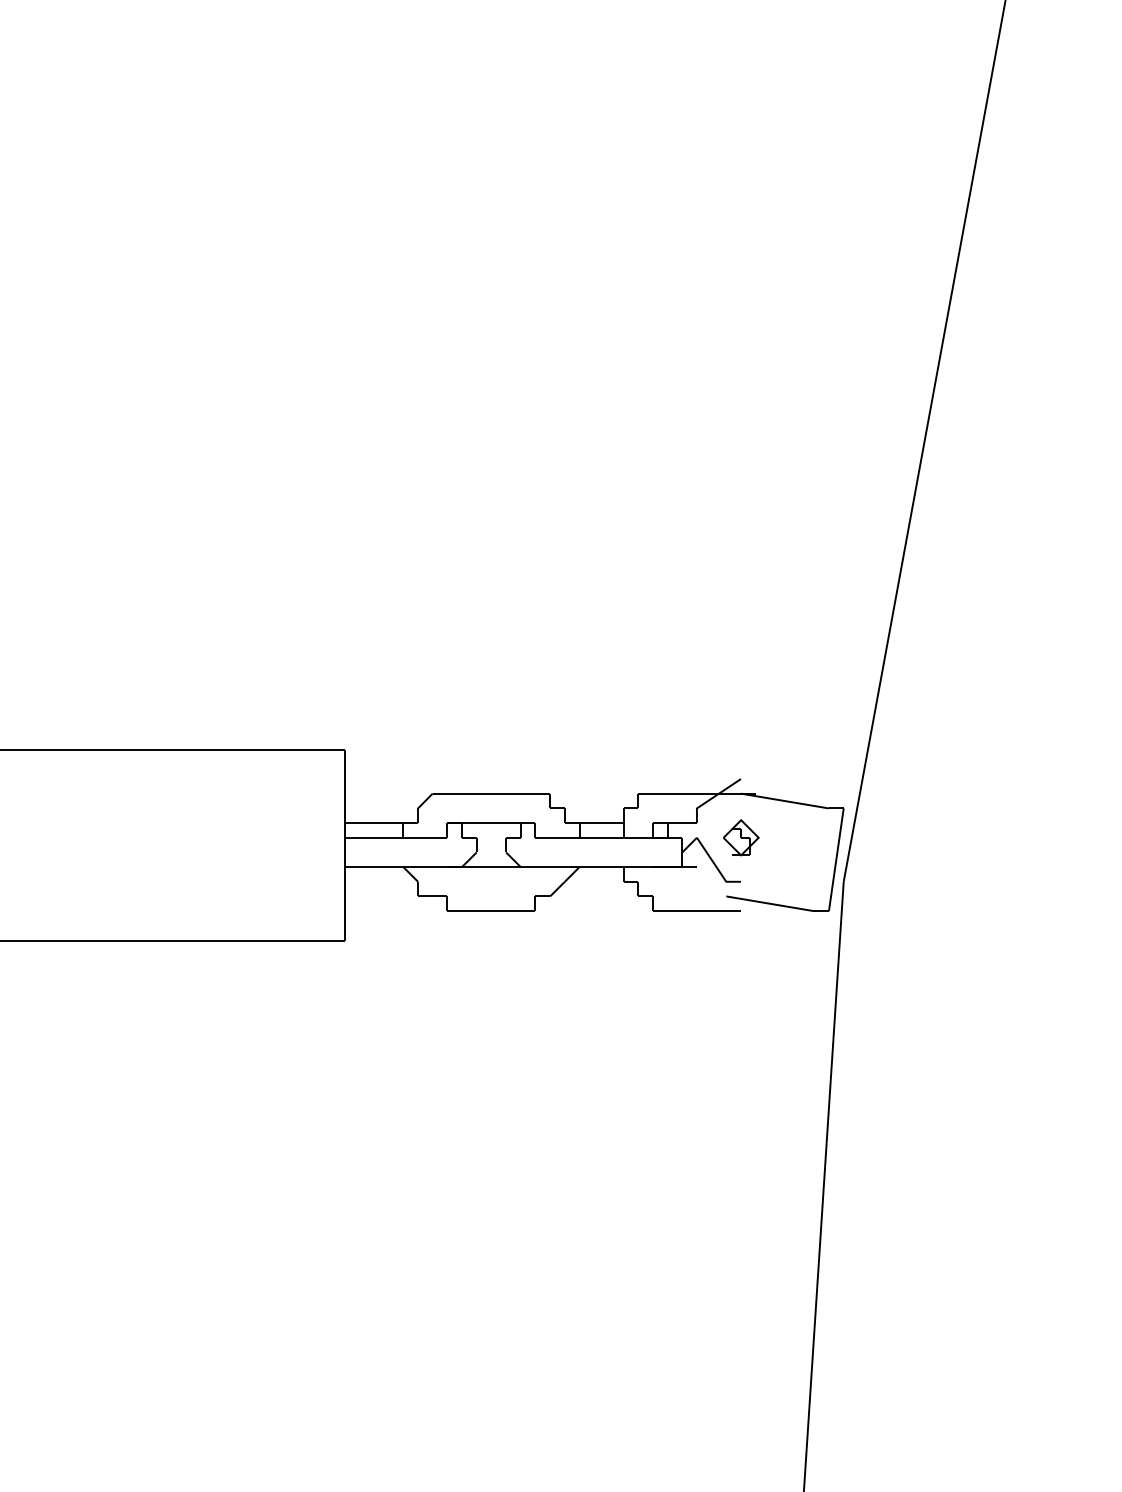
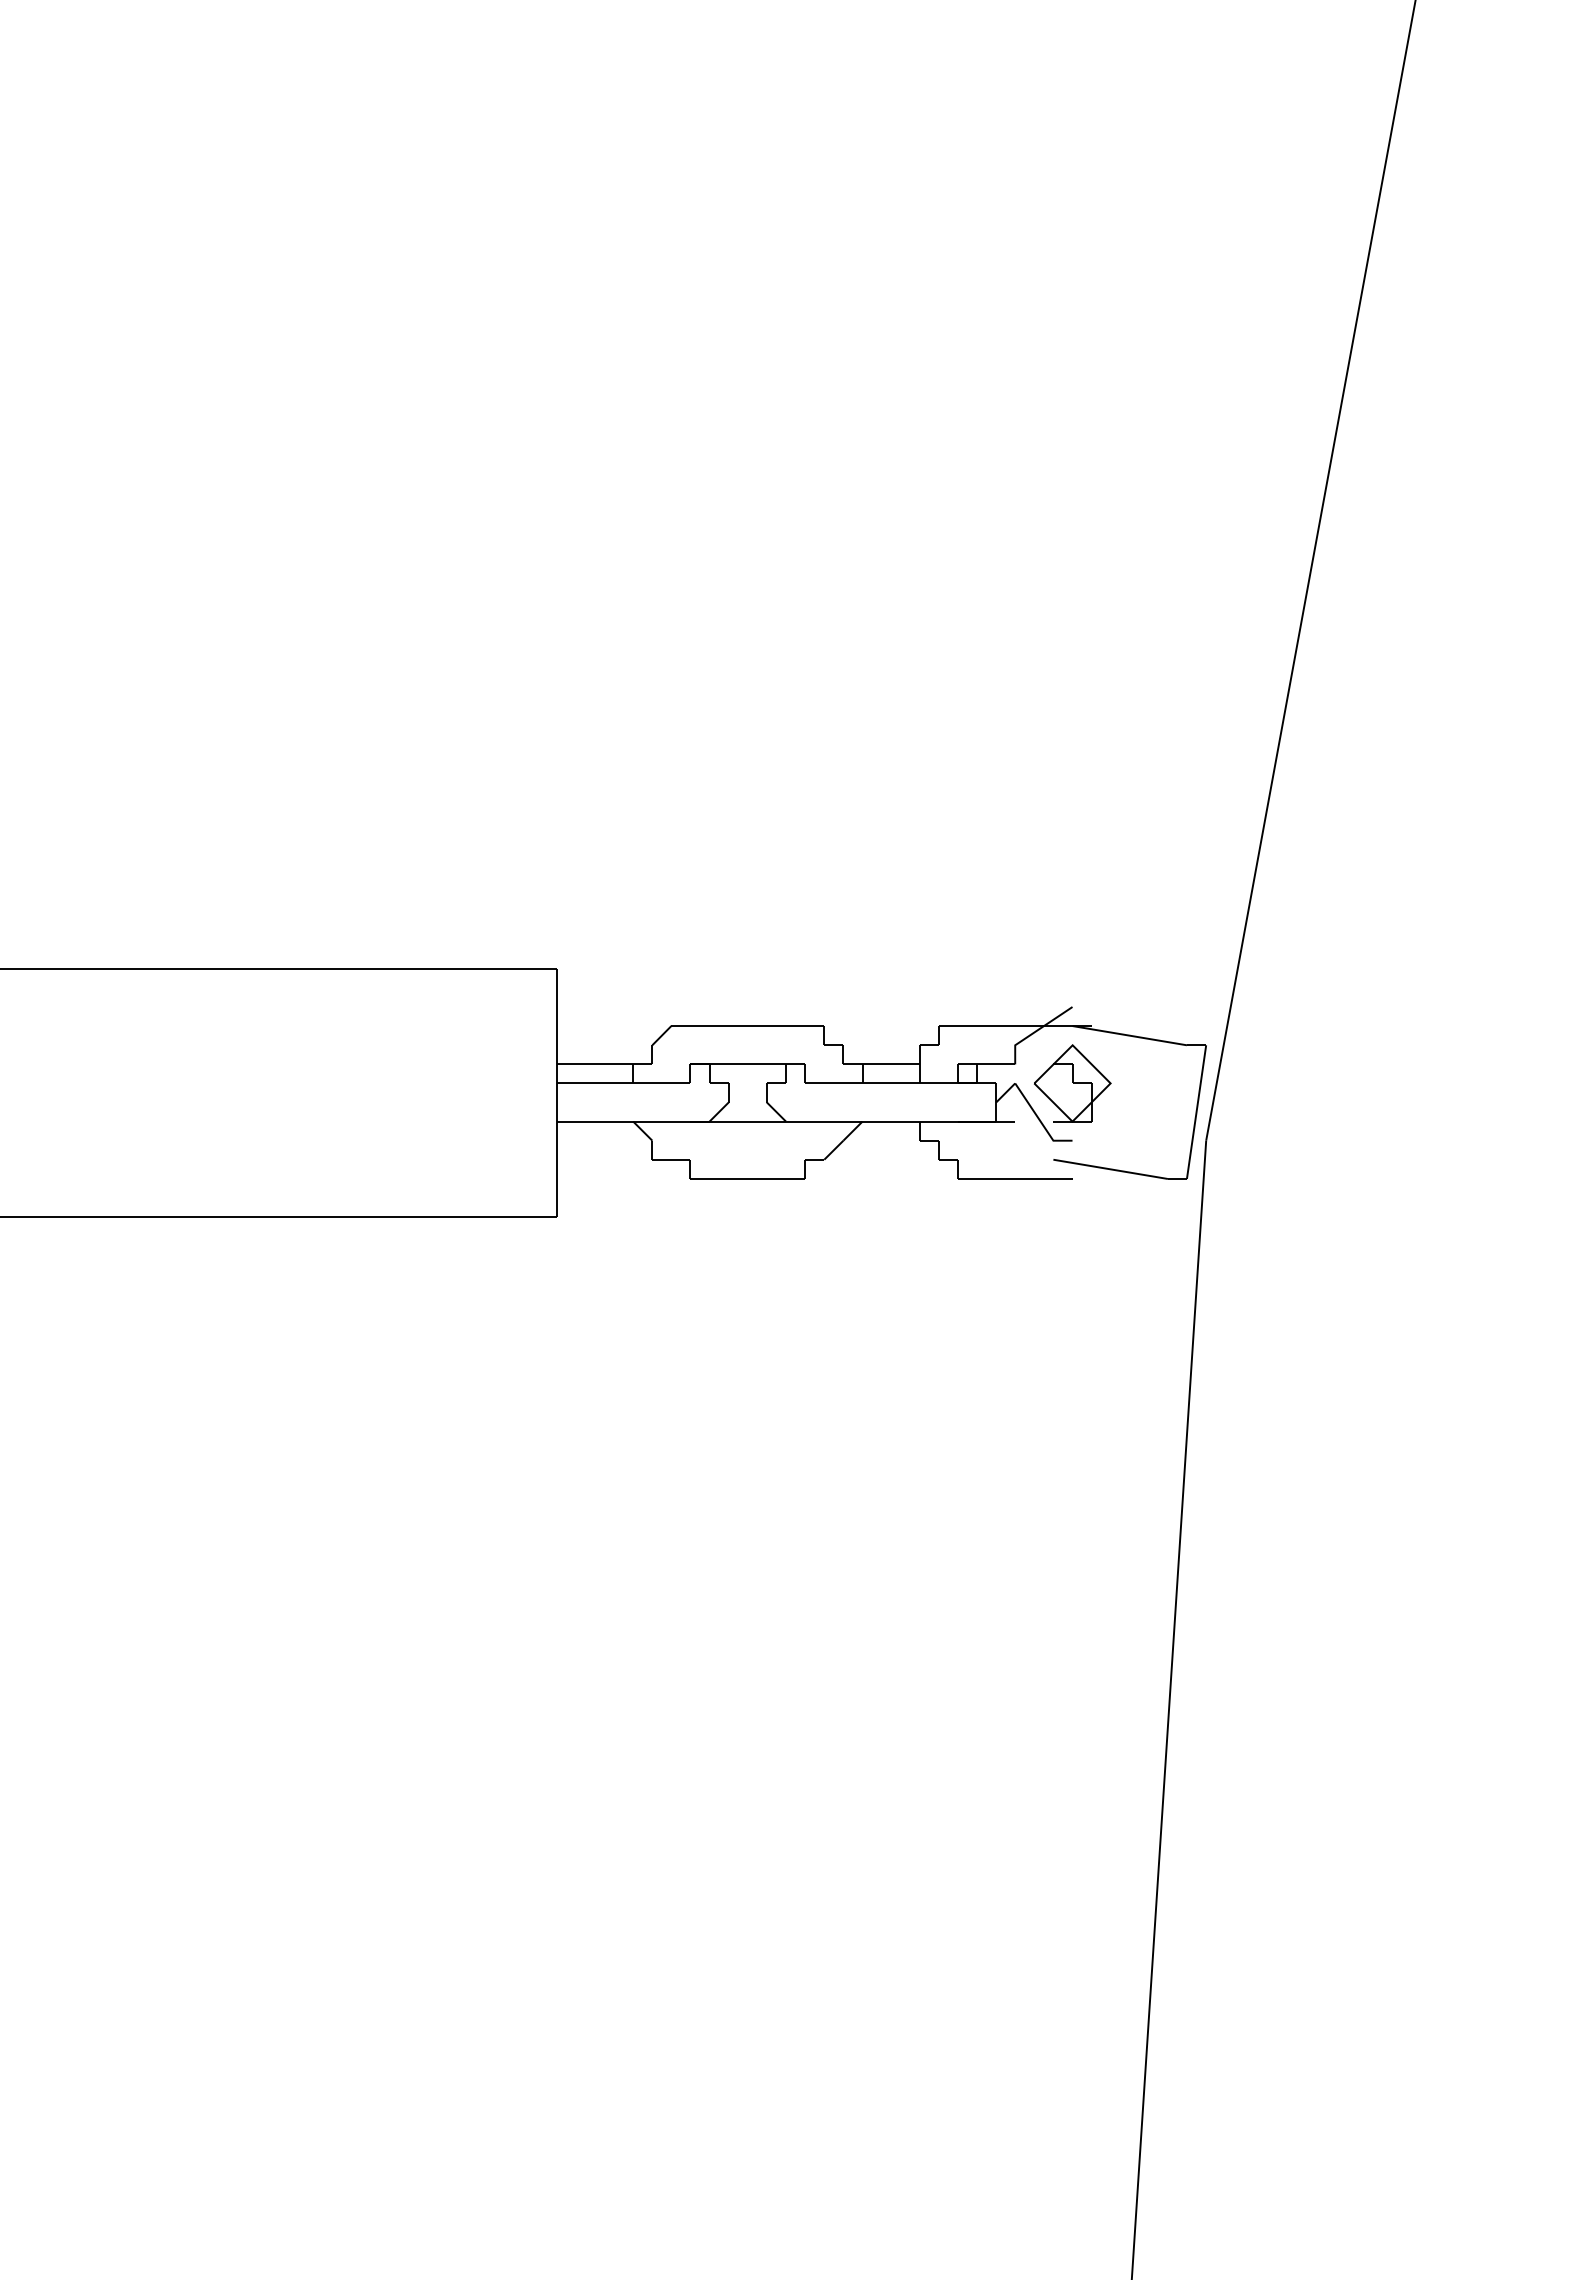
part: (740, 837) -> (1072, 1083), size x1.67

